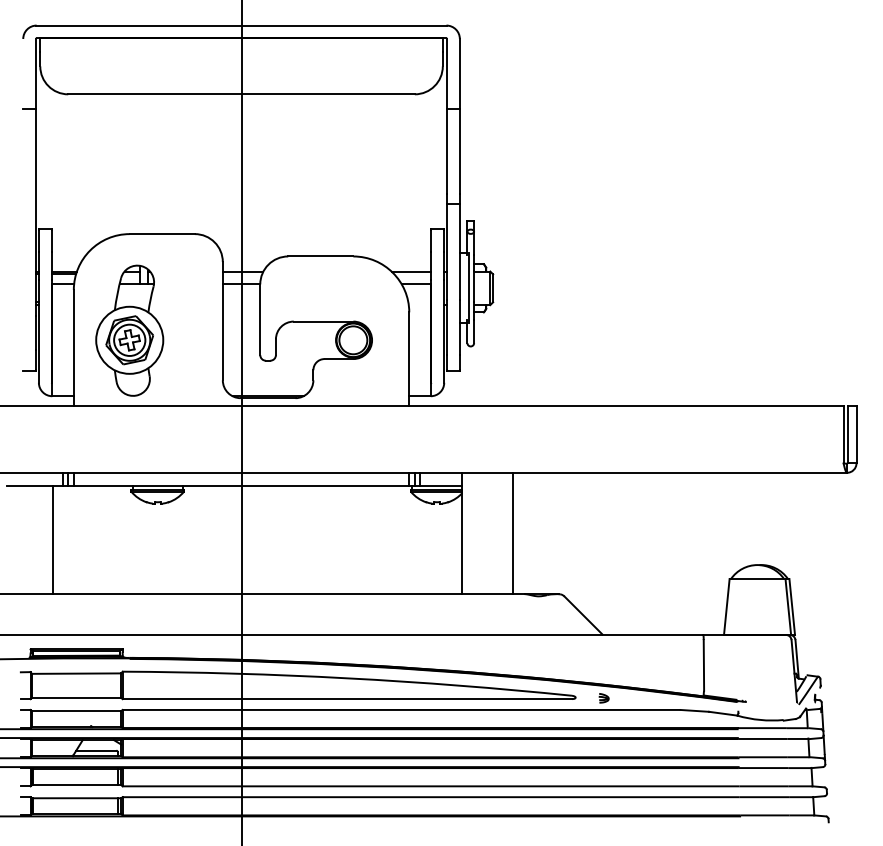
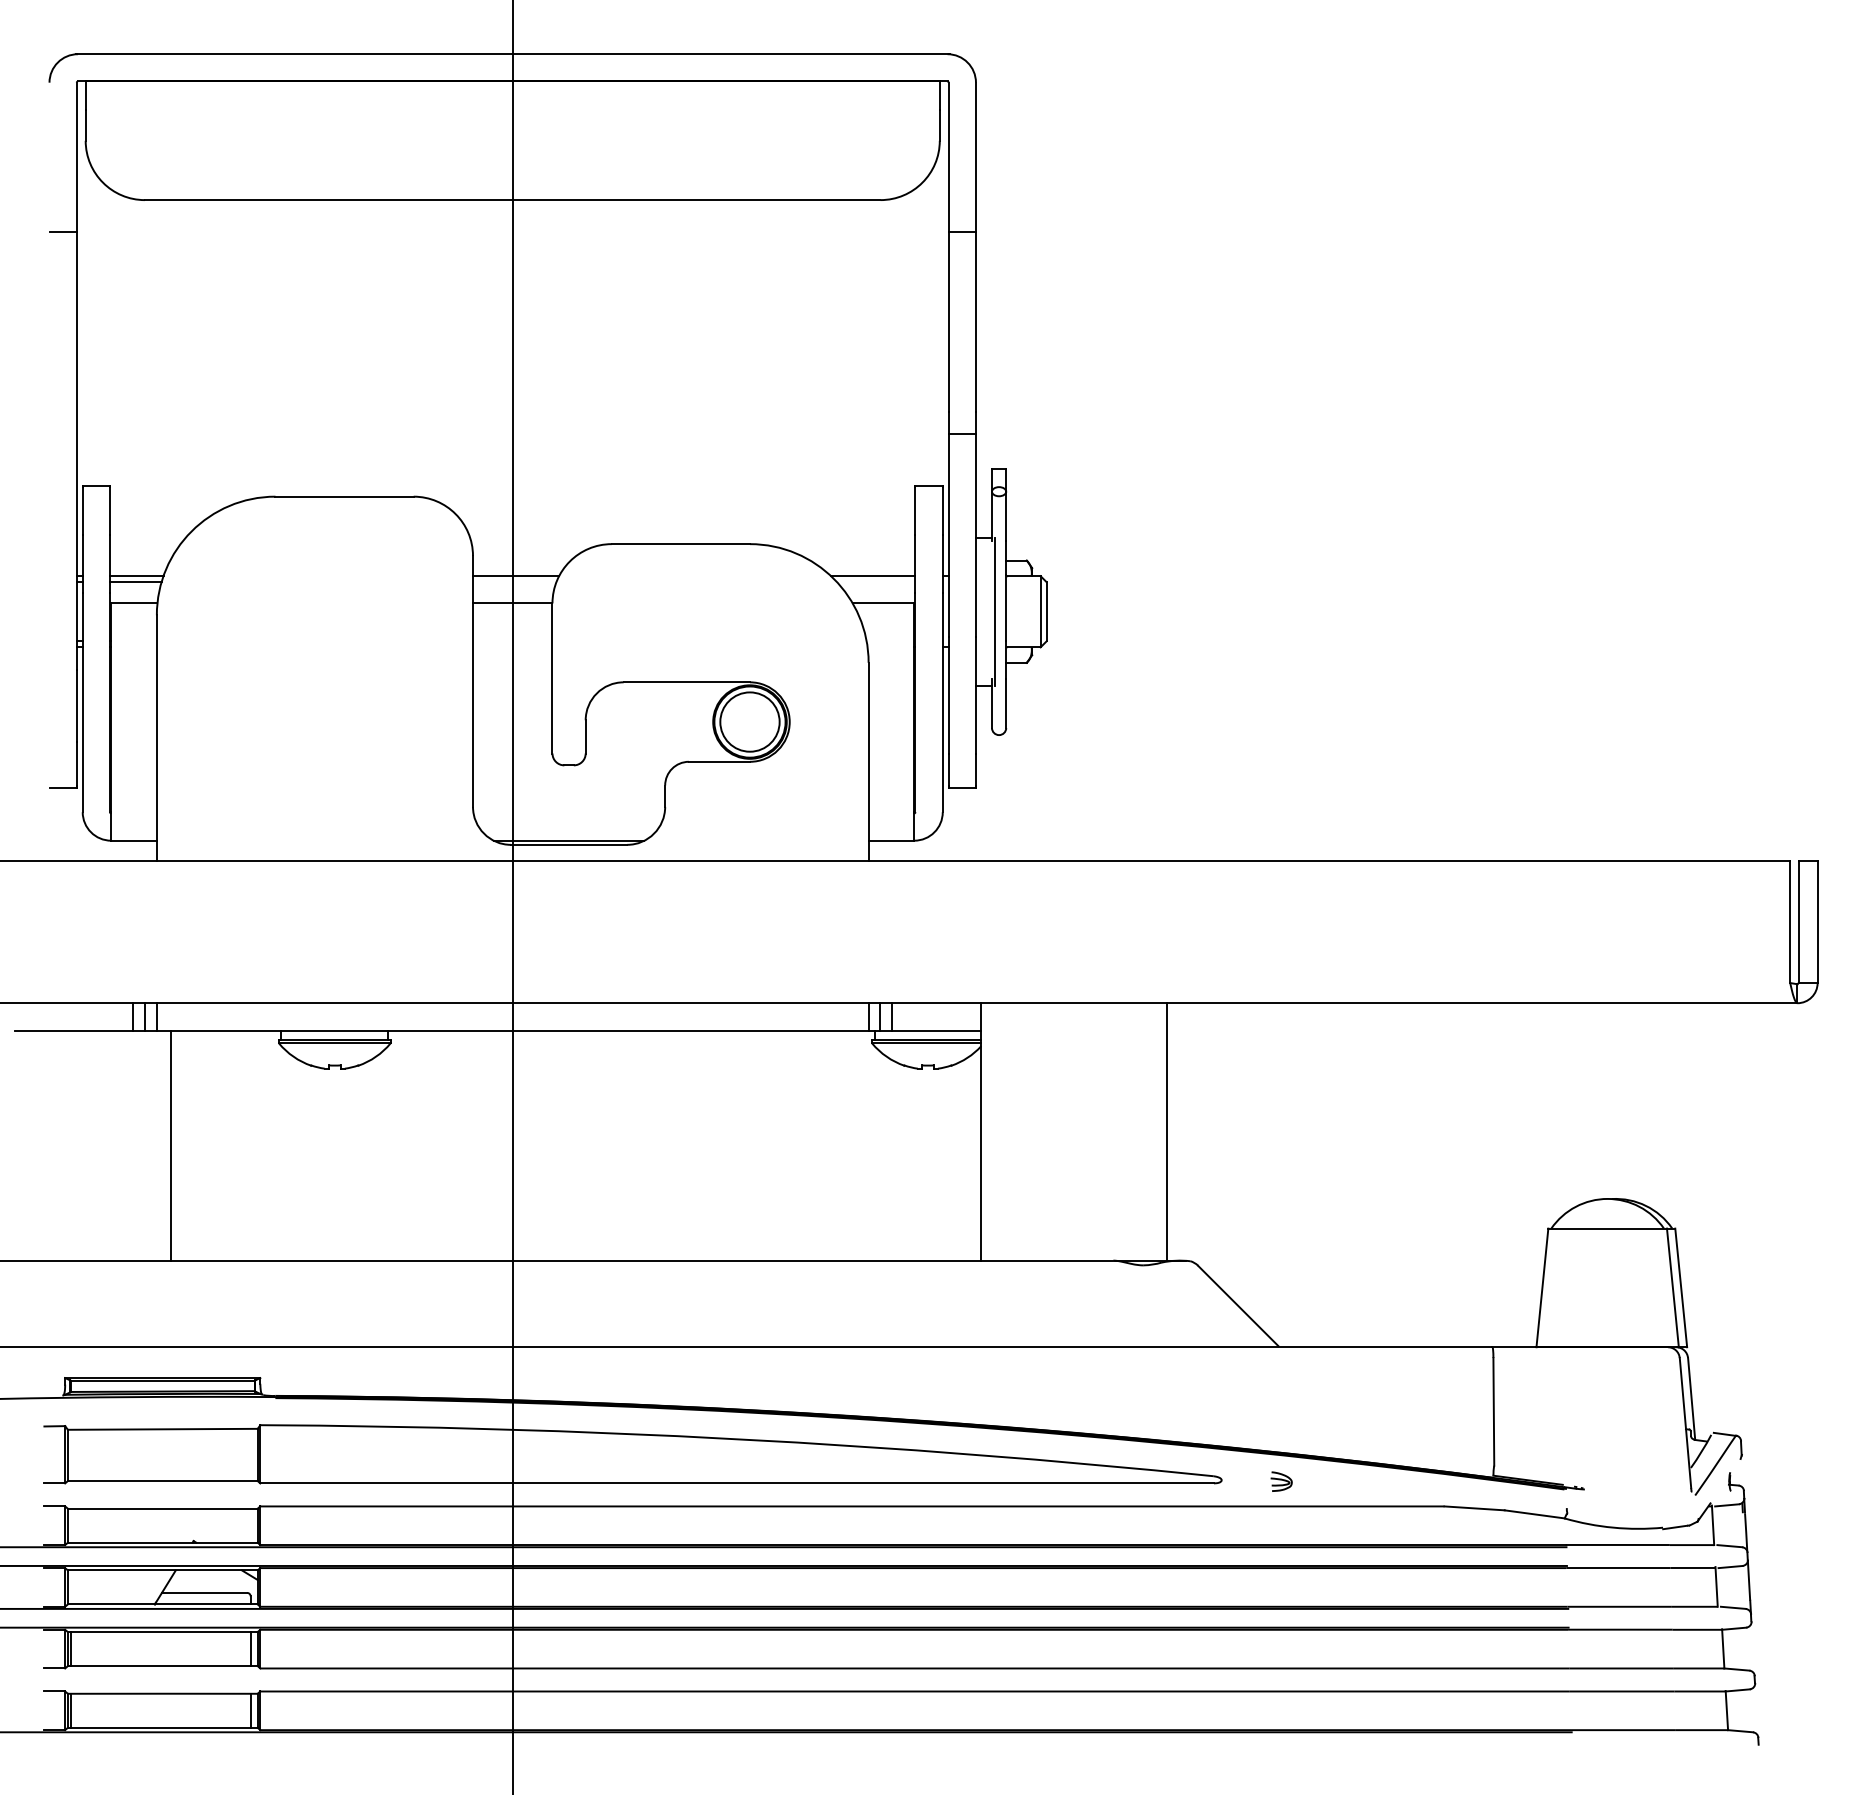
part: (129, 330) -> (274, 701), removed
line: (512, 533) -> (1166, 1131), moved
line: (52, 539) -> (170, 1144), moved

